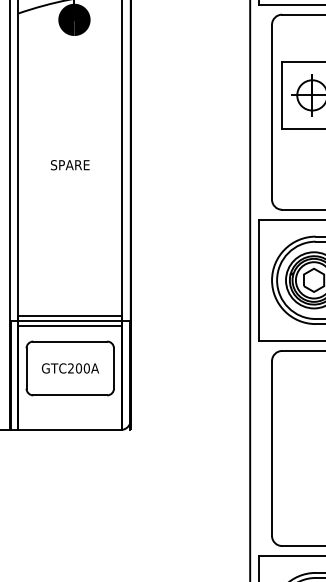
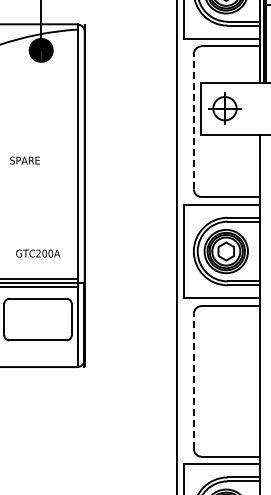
line: (271, 111) -> (193, 121), solid -> dashed
text: (69, 165) -> (24, 160), moved
text: (70, 368) -> (38, 253), moved
line: (271, 448) -> (193, 381), solid -> dashed

